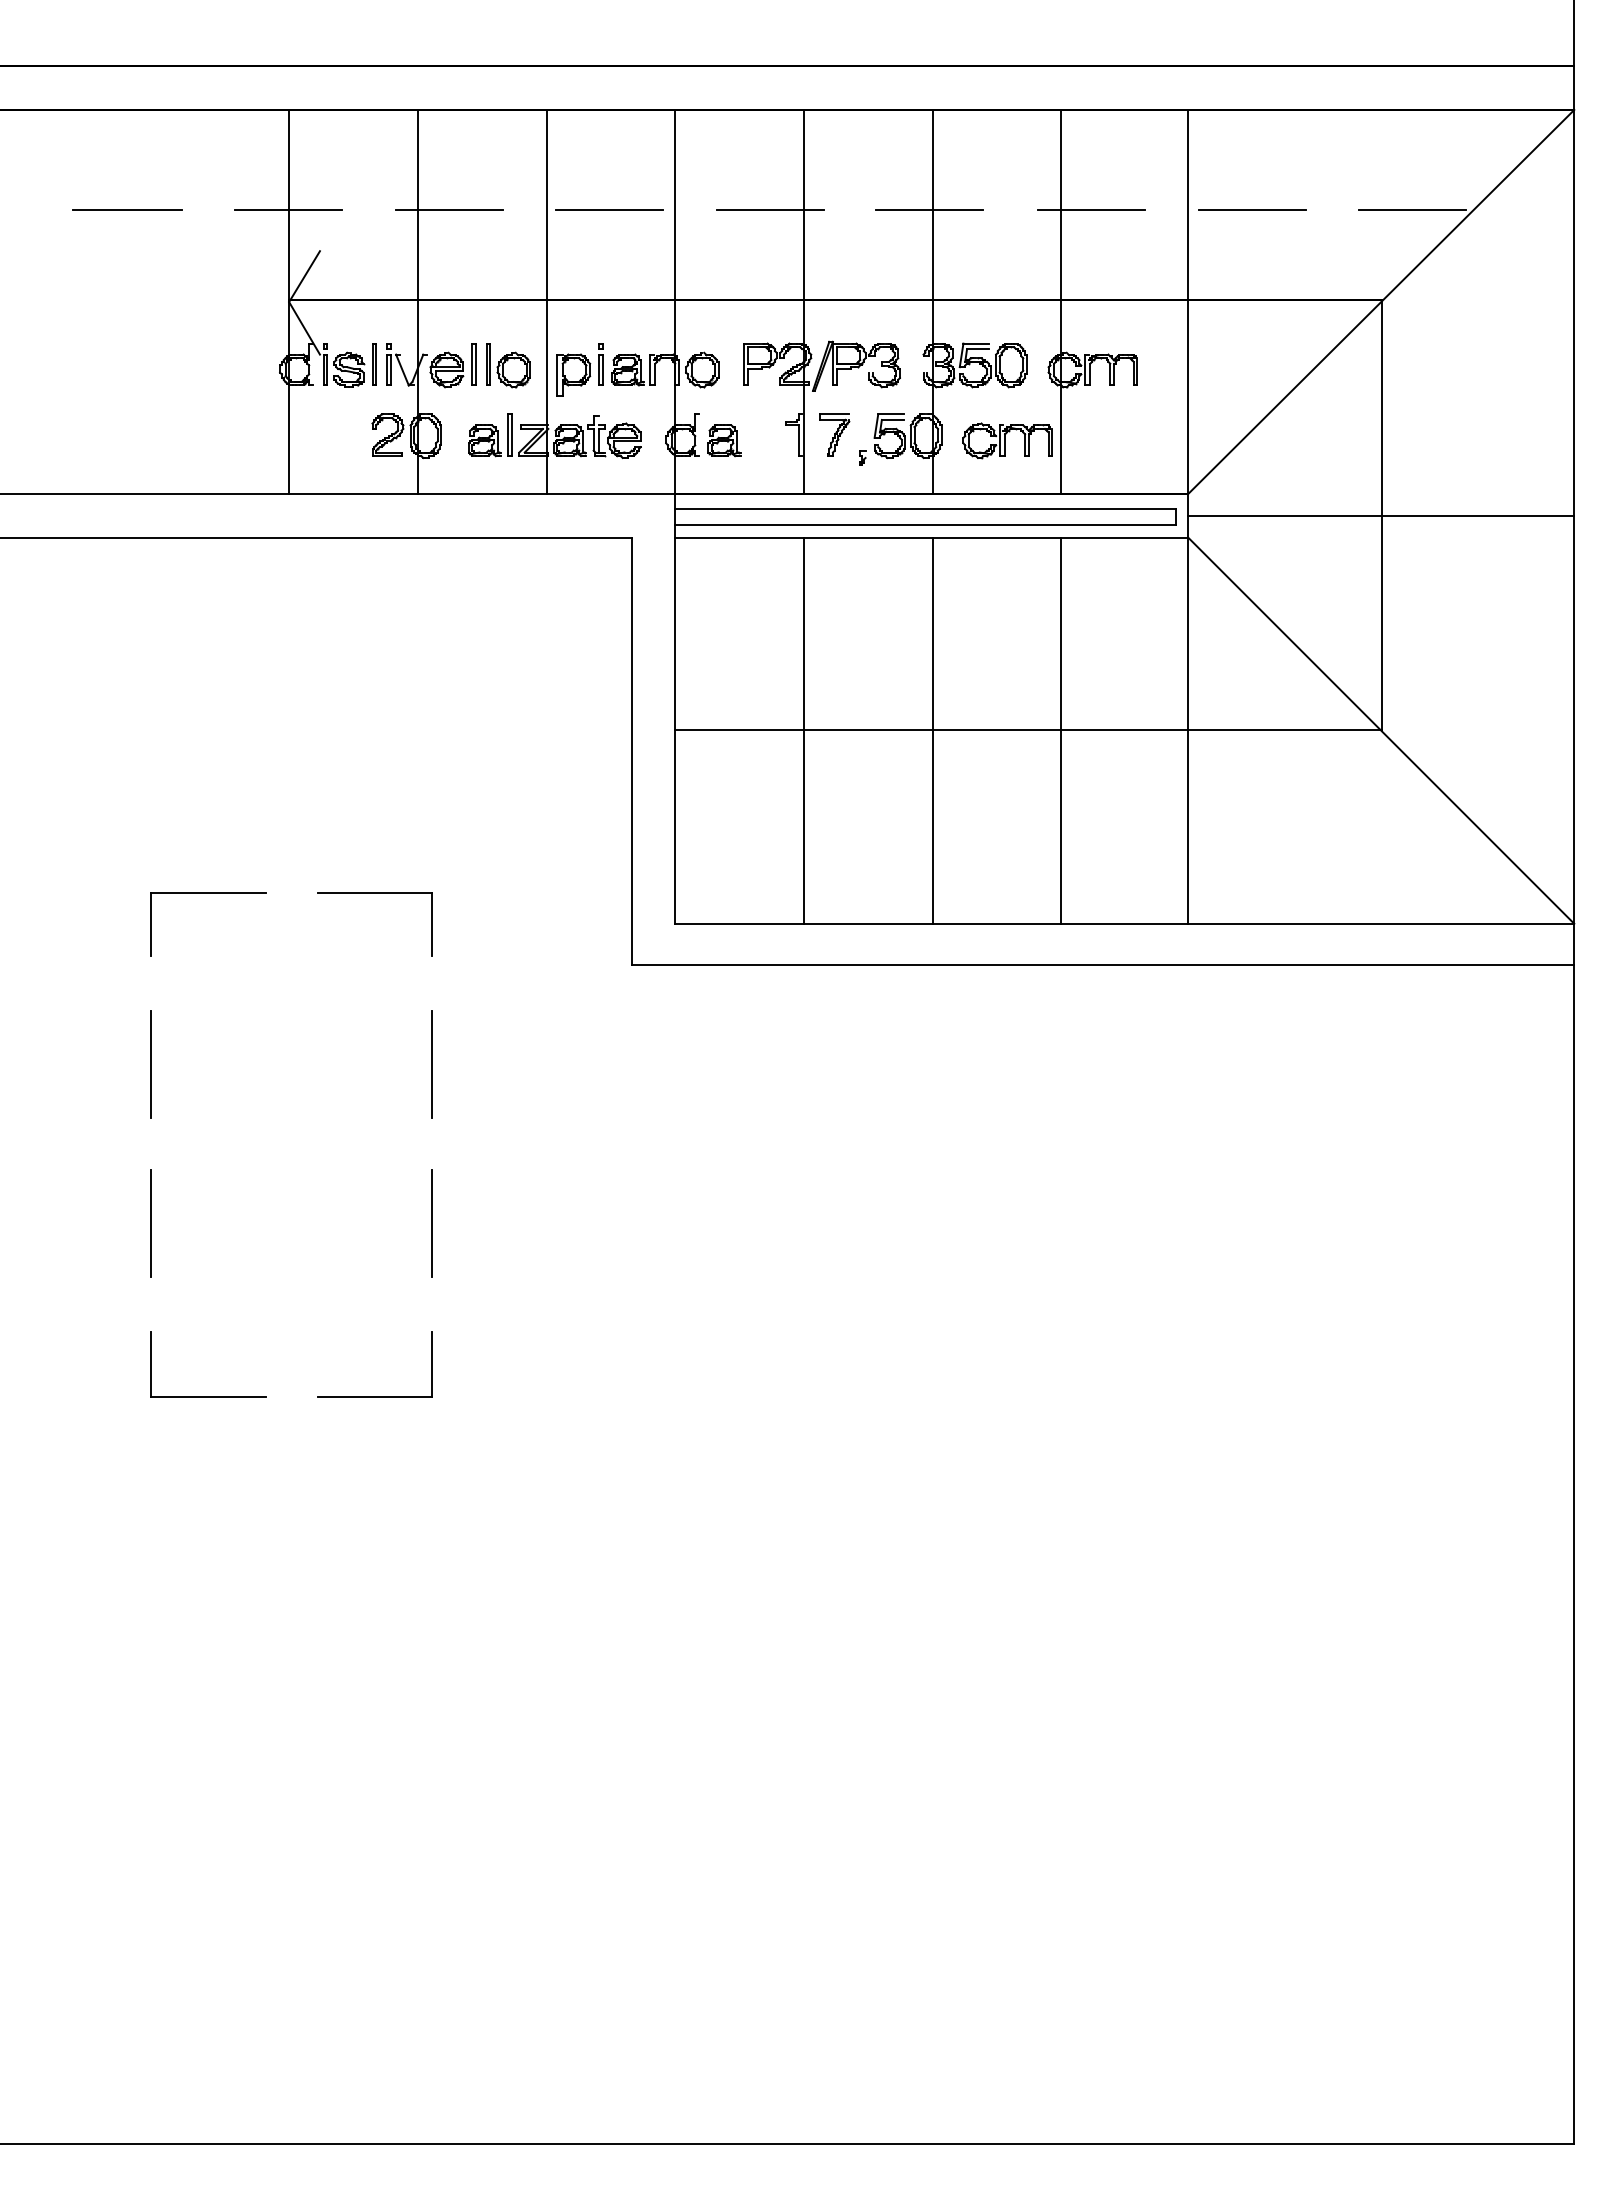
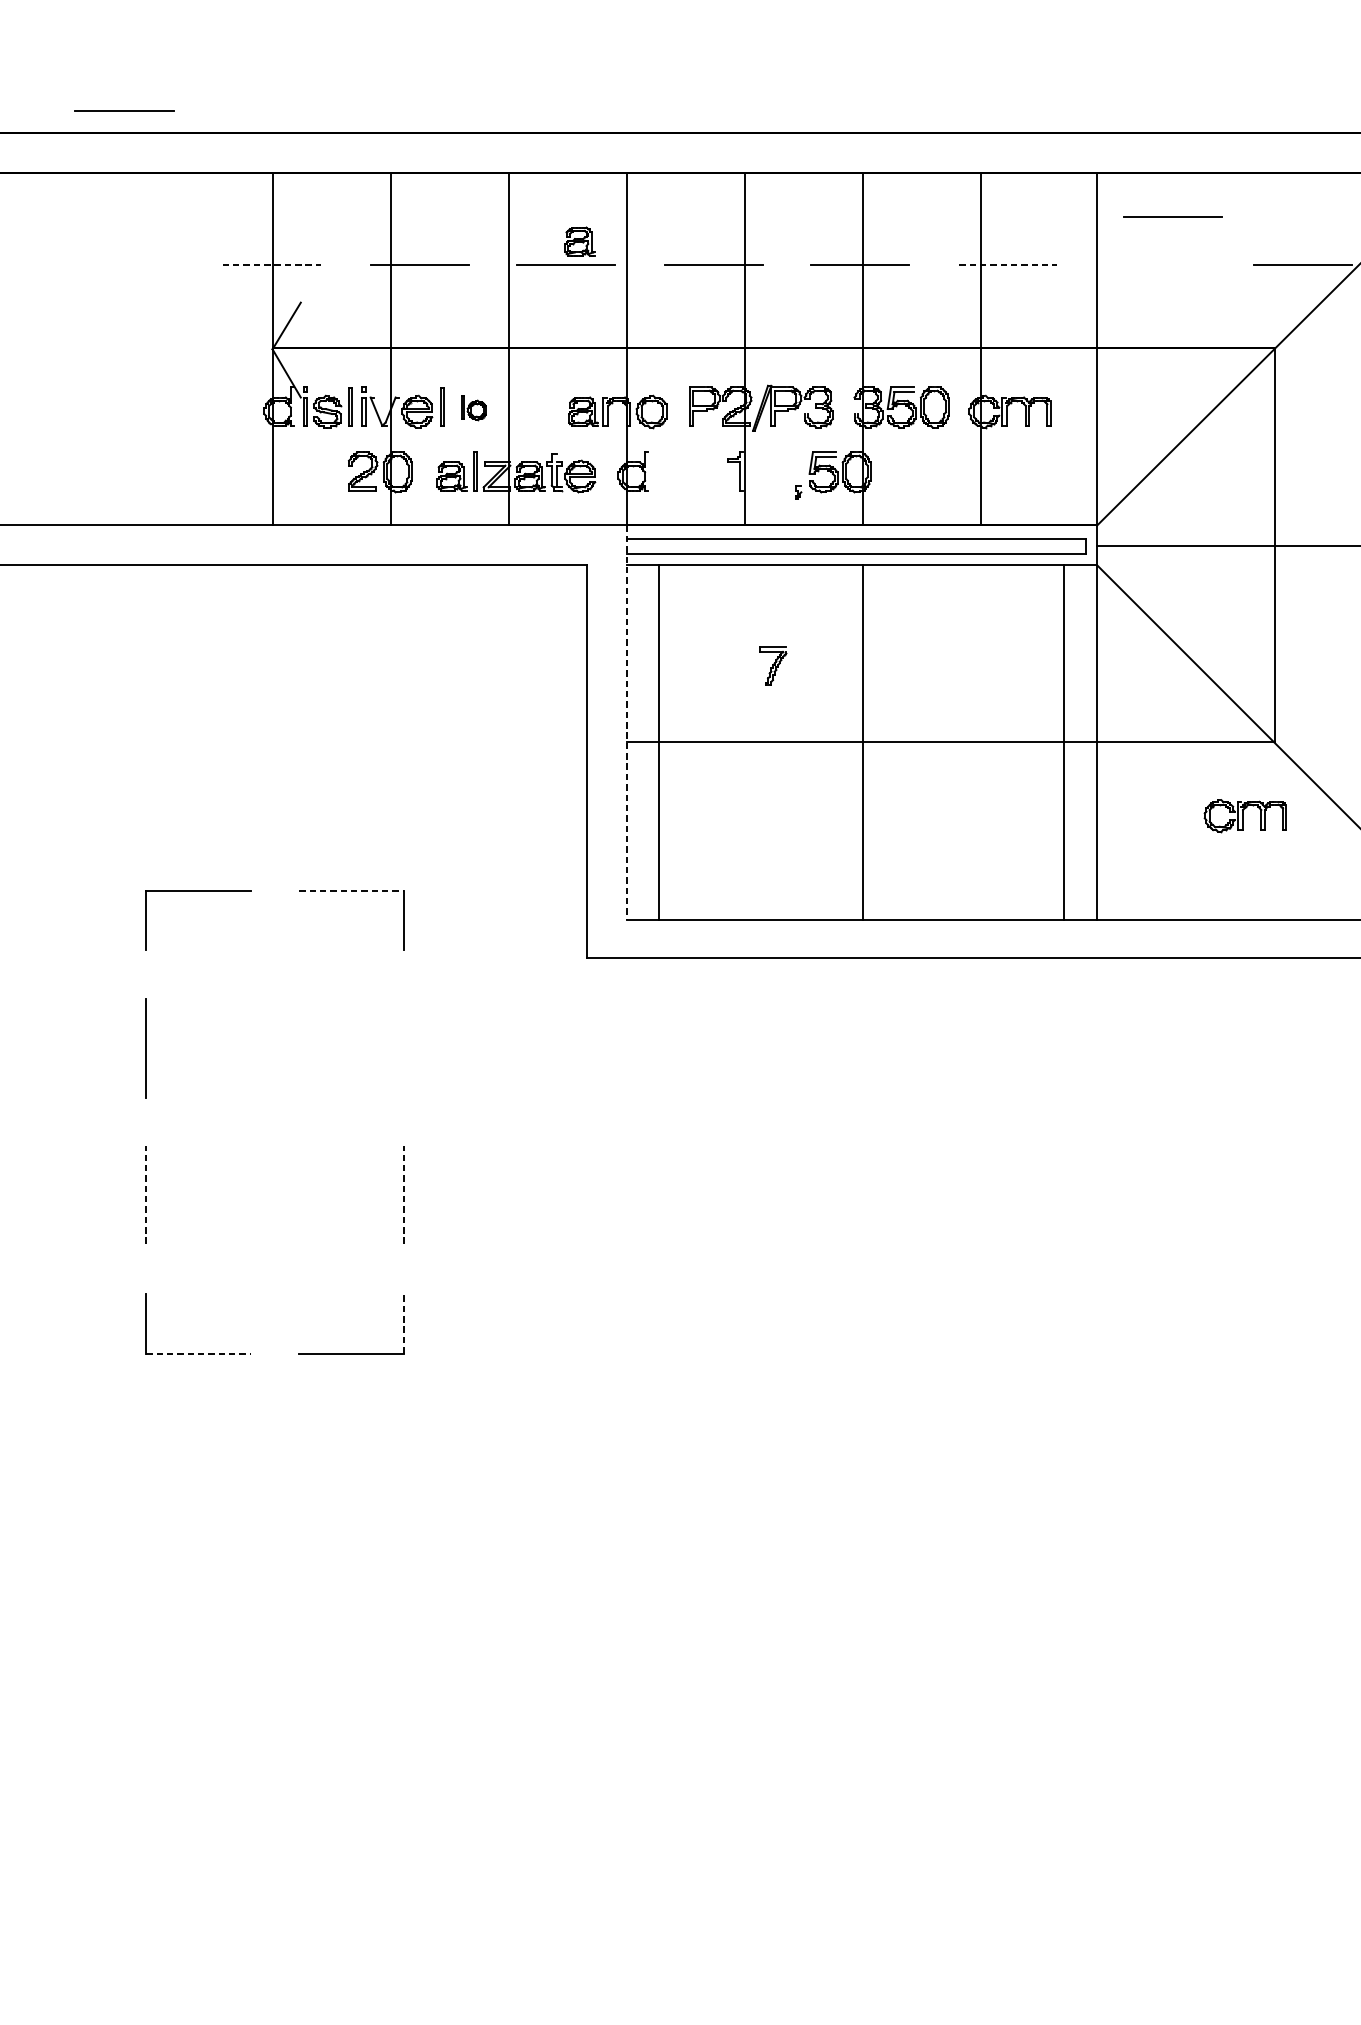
line: (127, 209) -> (124, 111), moved
line: (288, 209) -> (271, 264), solid -> dashed
line: (1091, 209) -> (1008, 264), solid -> dashed
line: (1252, 209) -> (1172, 216), moved
part: (508, 365) -> (473, 407), size x0.6
part: (579, 369) -> (538, 411), removed
part: (834, 434) -> (772, 665), moved
part: (724, 440) -> (580, 241), moved
part: (1007, 440) -> (1245, 815), moved
line: (675, 708) -> (626, 722), solid -> dashed
line: (803, 730) -> (658, 742), moved
line: (1061, 730) -> (1064, 742), moved
line: (375, 893) -> (351, 891), solid -> dashed
line: (432, 1063) -> (404, 1047), removed
line: (151, 1223) -> (146, 1194), solid -> dashed
line: (432, 1223) -> (404, 1194), solid -> dashed
line: (432, 1364) -> (404, 1323), solid -> dashed
line: (209, 1396) -> (199, 1353), solid -> dashed

